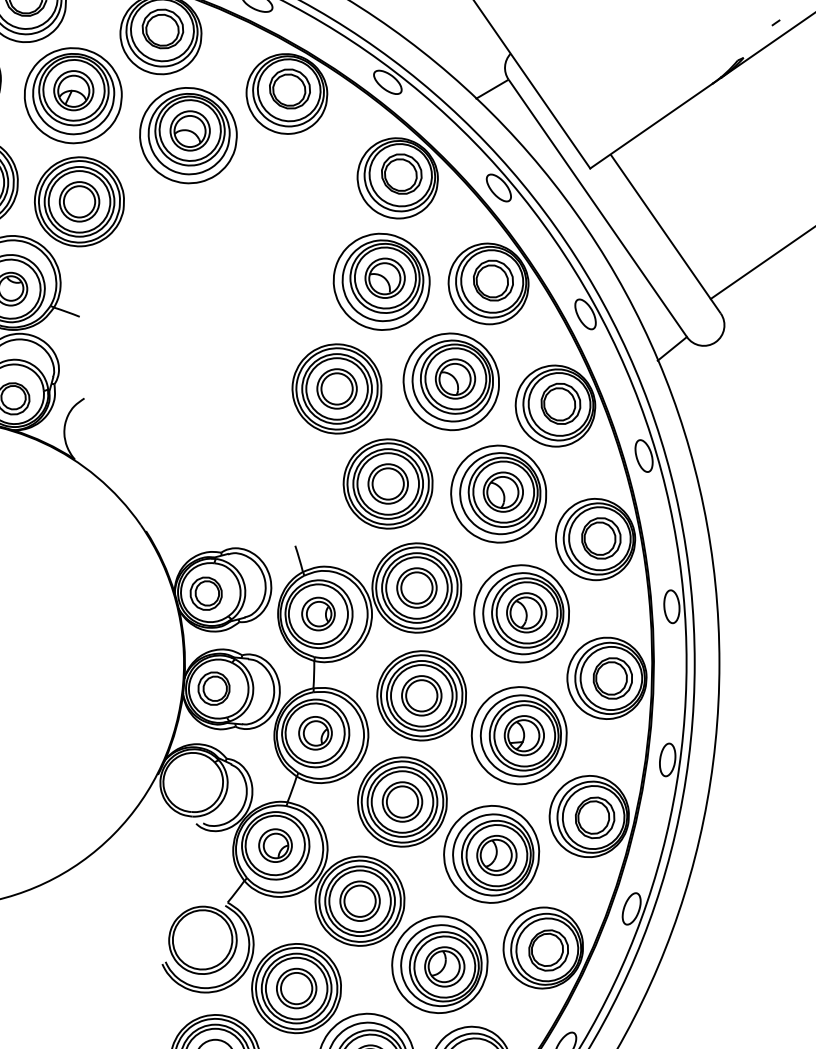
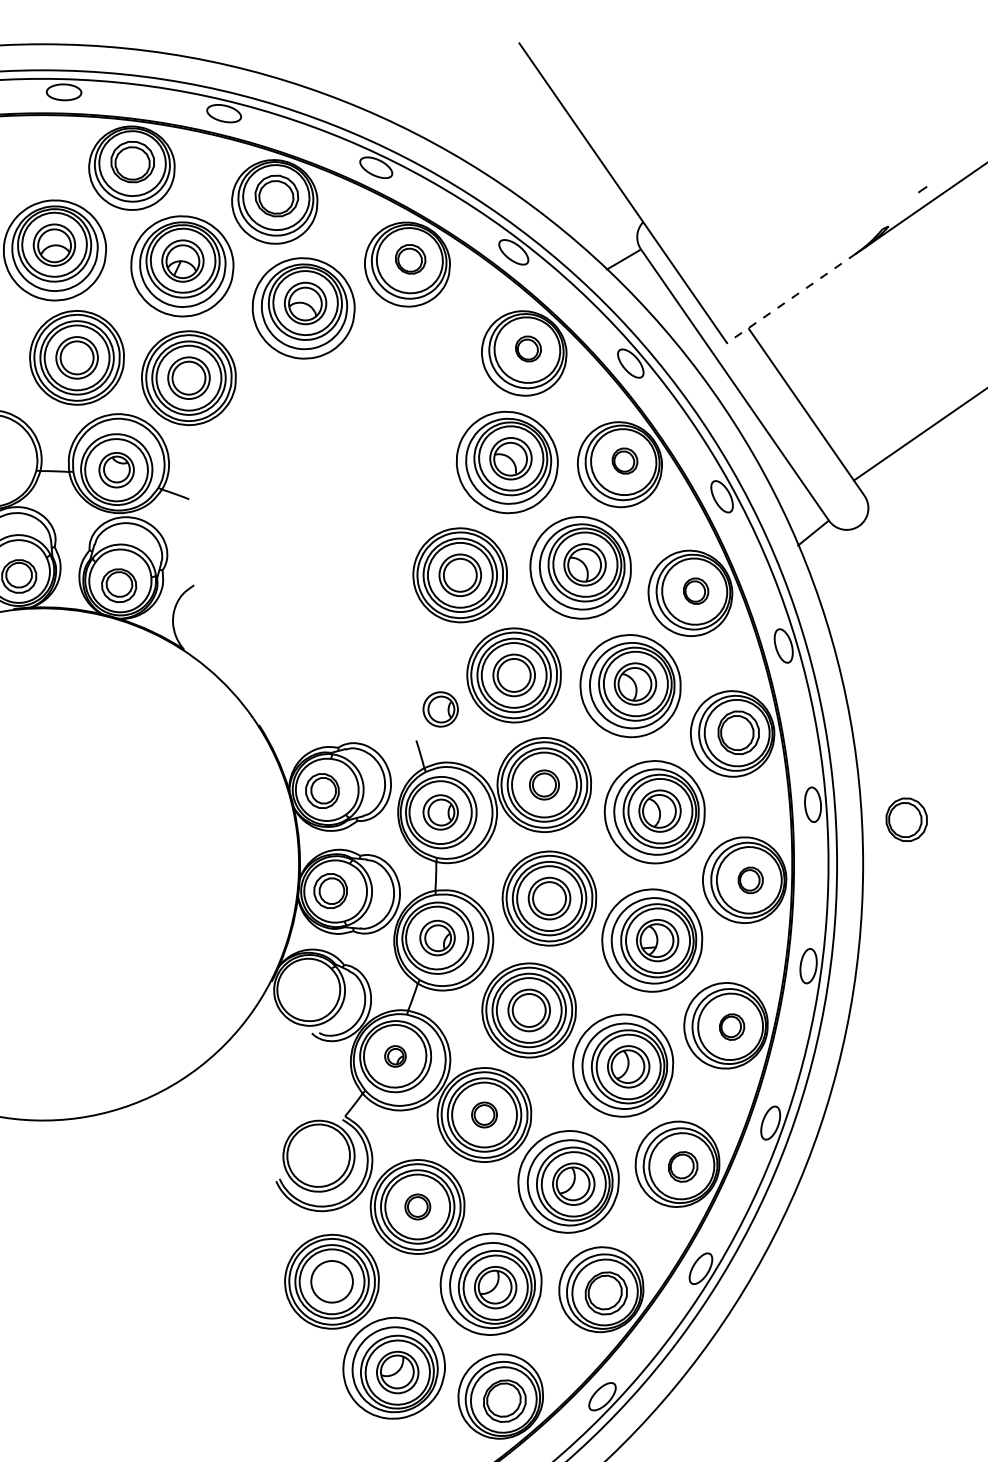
part: (289, 89) -> (410, 259), size x0.7
line: (651, 126) -> (791, 298), solid -> dashed
part: (401, 173) -> (528, 348), size x0.6
part: (492, 279) -> (624, 460), size x0.6
part: (560, 404) -> (695, 591), size x0.6
part: (318, 516) -> (440, 709), added
part: (416, 587) -> (544, 784), size x0.7
part: (760, 620) -> (906, 819), added
part: (612, 678) -> (750, 880), size x0.6
part: (594, 817) -> (731, 1026), size x0.6
part: (275, 845) -> (395, 1056), size x0.6
part: (360, 900) -> (484, 1114), size x0.6
part: (547, 950) -> (682, 1166), size x0.7
part: (296, 988) -> (417, 1206), size x0.6

